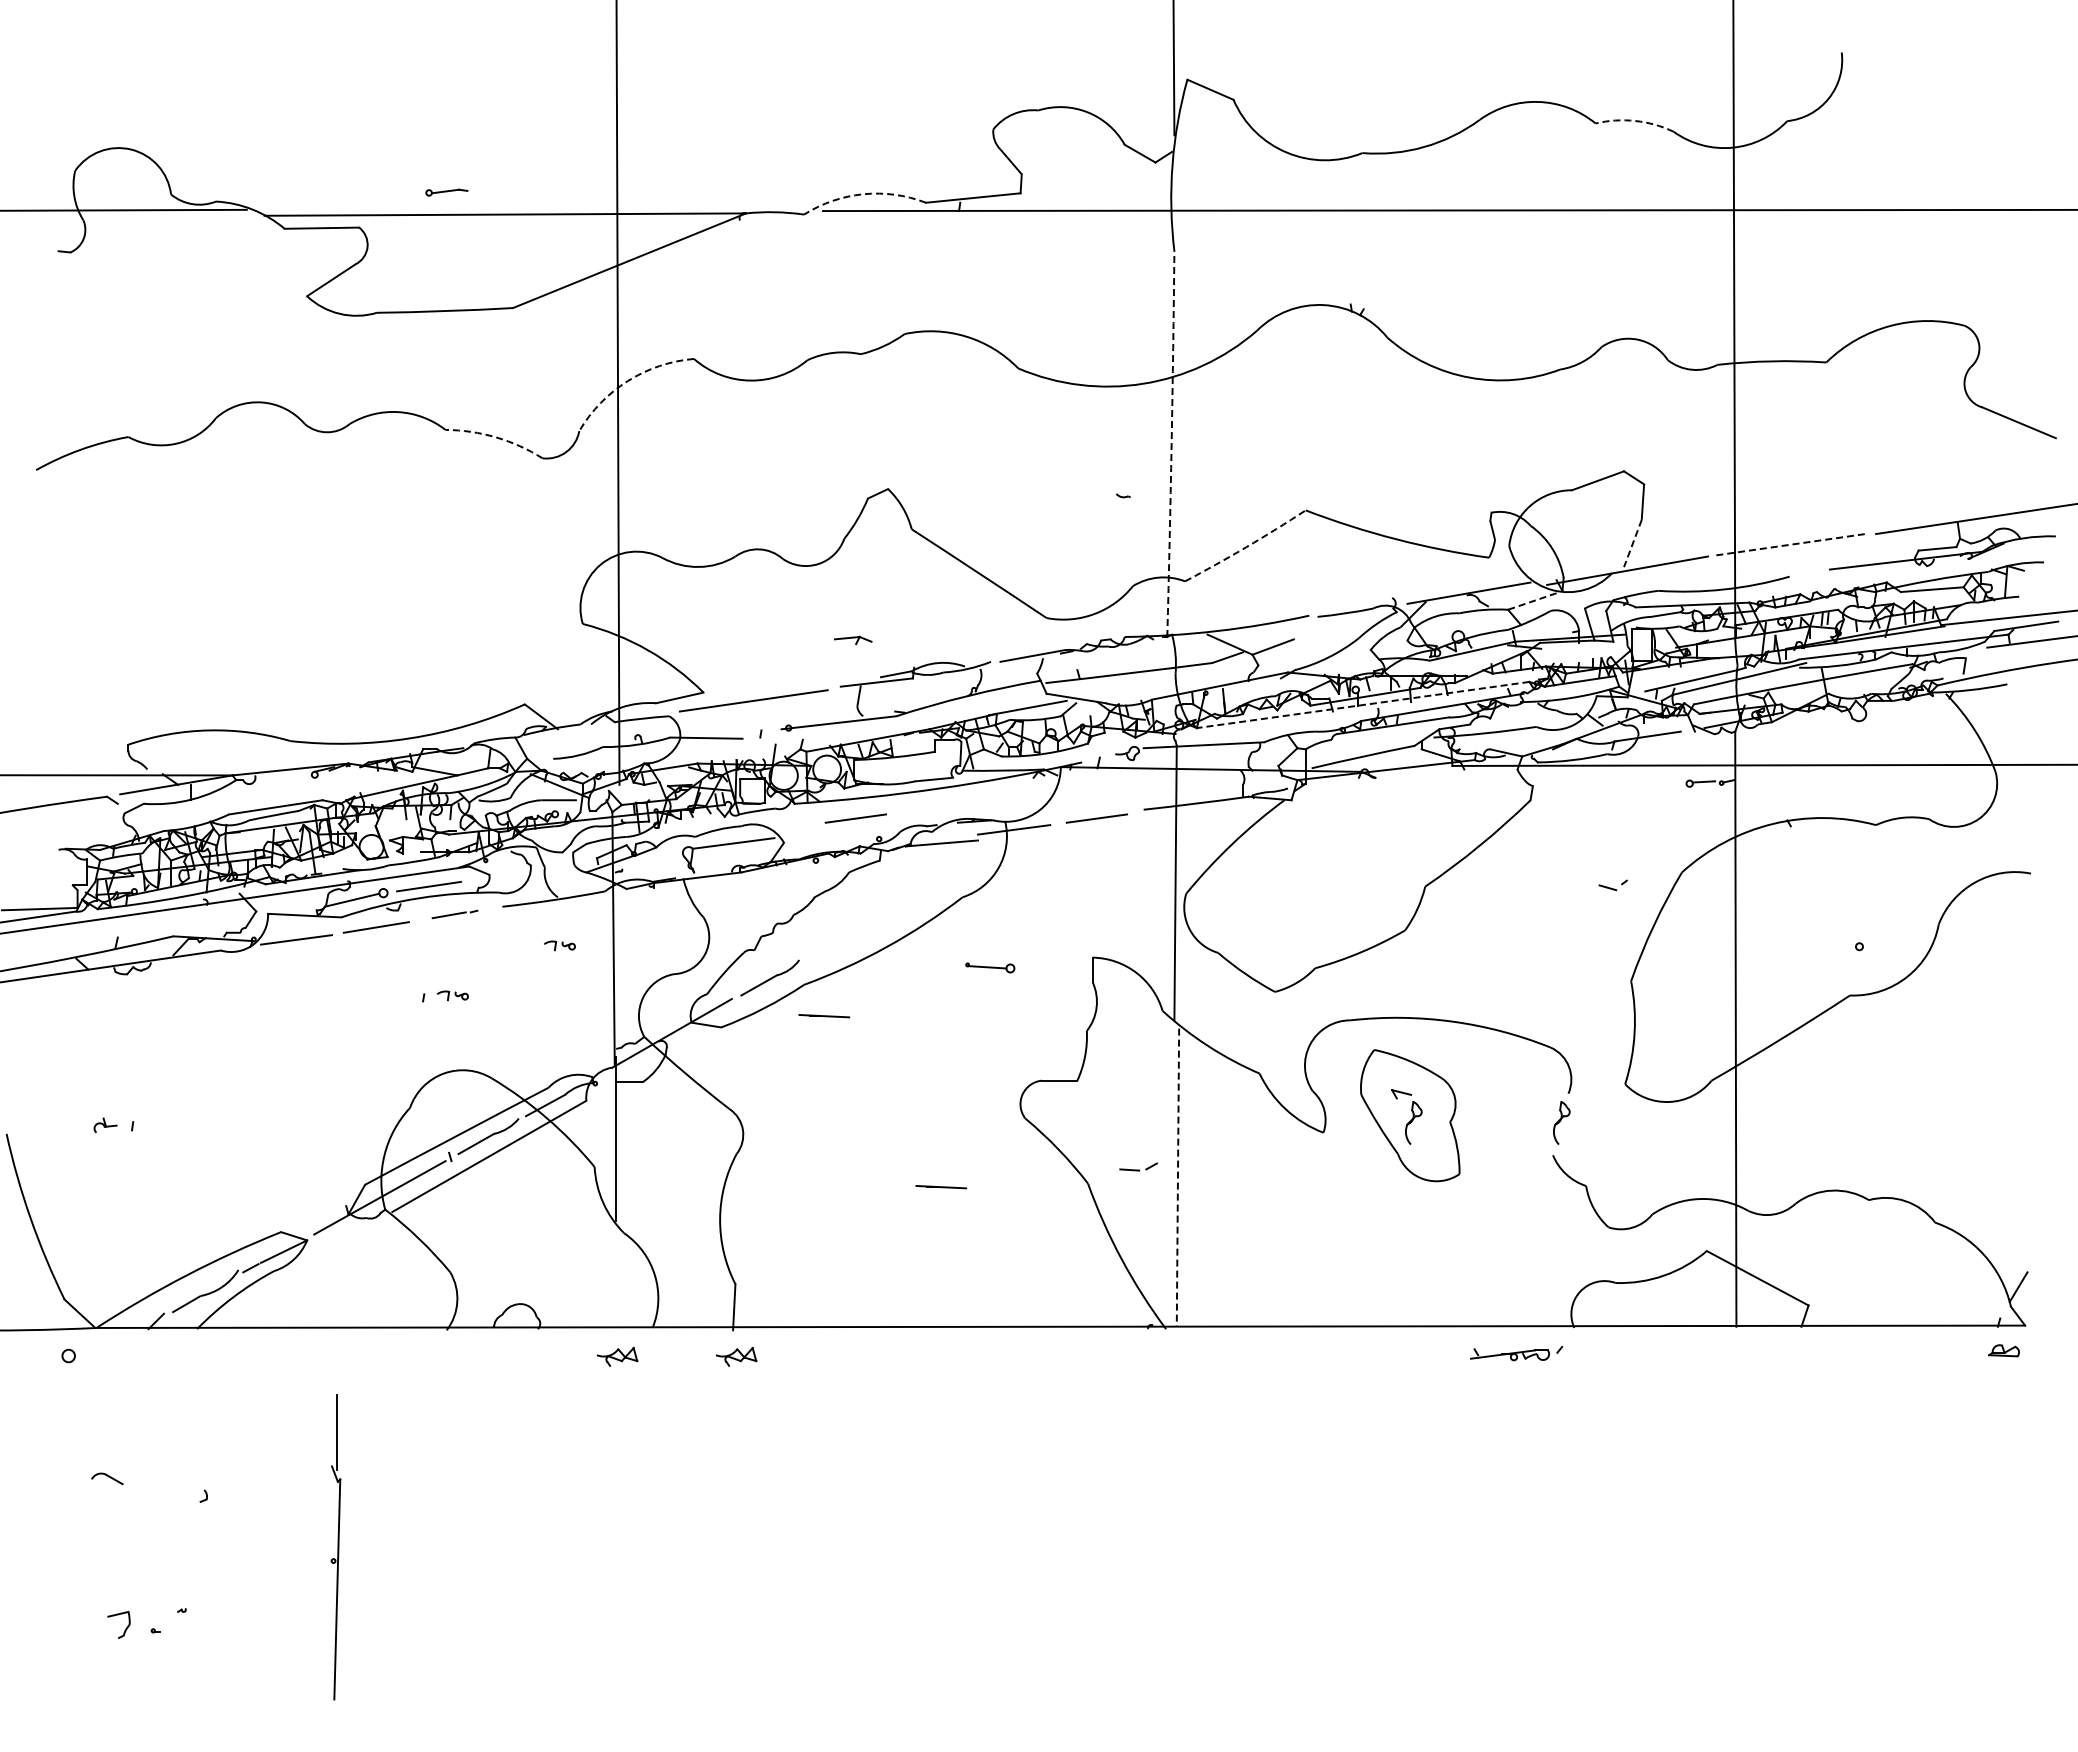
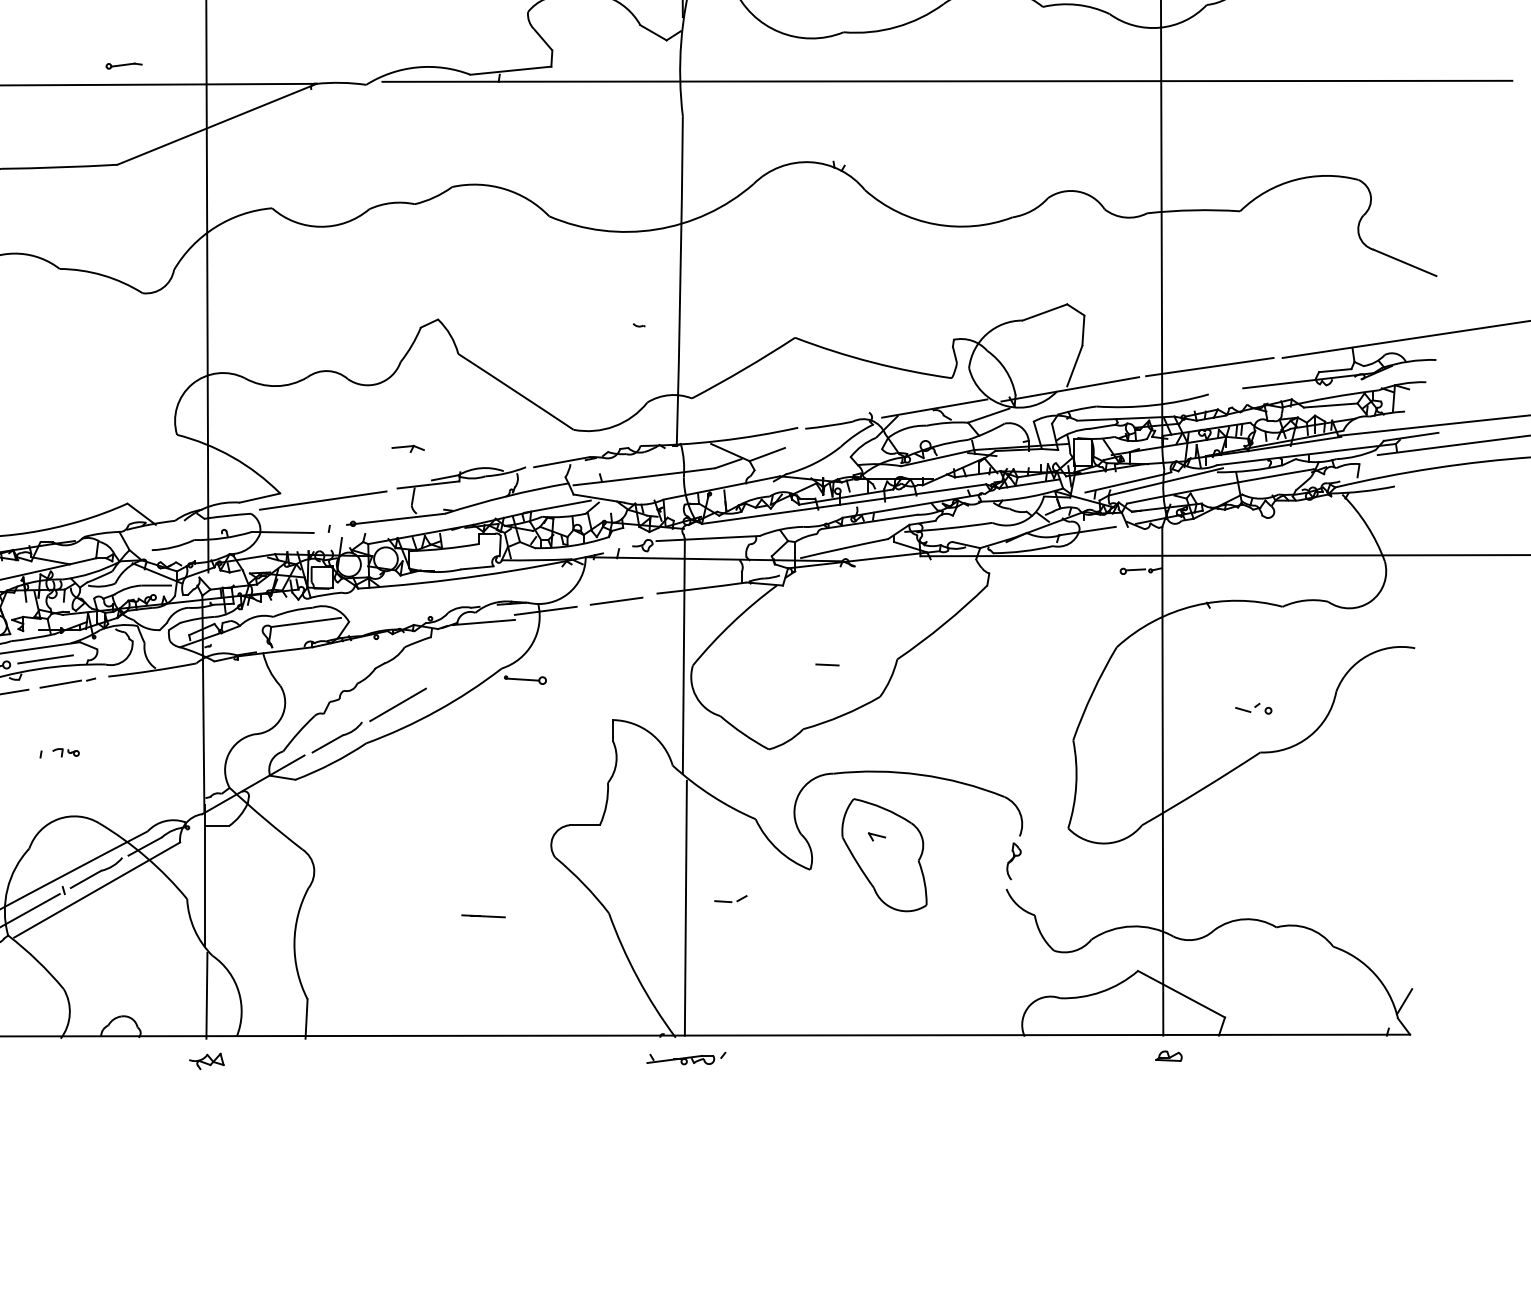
arc: (1635, 121) -> (1077, 5), dashed -> solid
part: (446, 192) -> (123, 65), moved
arc: (863, 194) -> (417, 67), dashed -> solid
arc: (627, 381) -> (215, 227), dashed -> solid
arc: (496, 437) -> (103, 275), dashed -> solid
arc: (1171, 444) -> (680, 281), dashed -> solid
line: (1632, 543) -> (1074, 366), dashed -> solid
line: (1791, 544) -> (1210, 366), dashed -> solid
arc: (1246, 547) -> (744, 369), dashed -> solid
line: (1532, 601) -> (988, 415), dashed -> solid
line: (1363, 705) -> (844, 504), dashed -> solid
line: (855, 818) -> (410, 601), removed
part: (1612, 885) -> (1247, 708), moved
line: (1343, 892) -> (827, 664), added
part: (454, 914) -> (67, 683), size x1.43
line: (840, 939) -> (397, 704), added
part: (559, 945) -> (157, 709), removed
part: (990, 967) -> (525, 679), moved
line: (824, 1016) -> (383, 770), removed
part: (1413, 1122) -> (887, 861), removed
part: (1138, 1166) -> (730, 898), moved
line: (1177, 1178) -> (685, 908), dashed -> solid
line: (617, 1279) -> (206, 995), added
part: (2003, 1350) -> (1168, 1055), moved
part: (1516, 1353) -> (686, 1058), moved
part: (736, 1356) -> (308, 1061), removed

